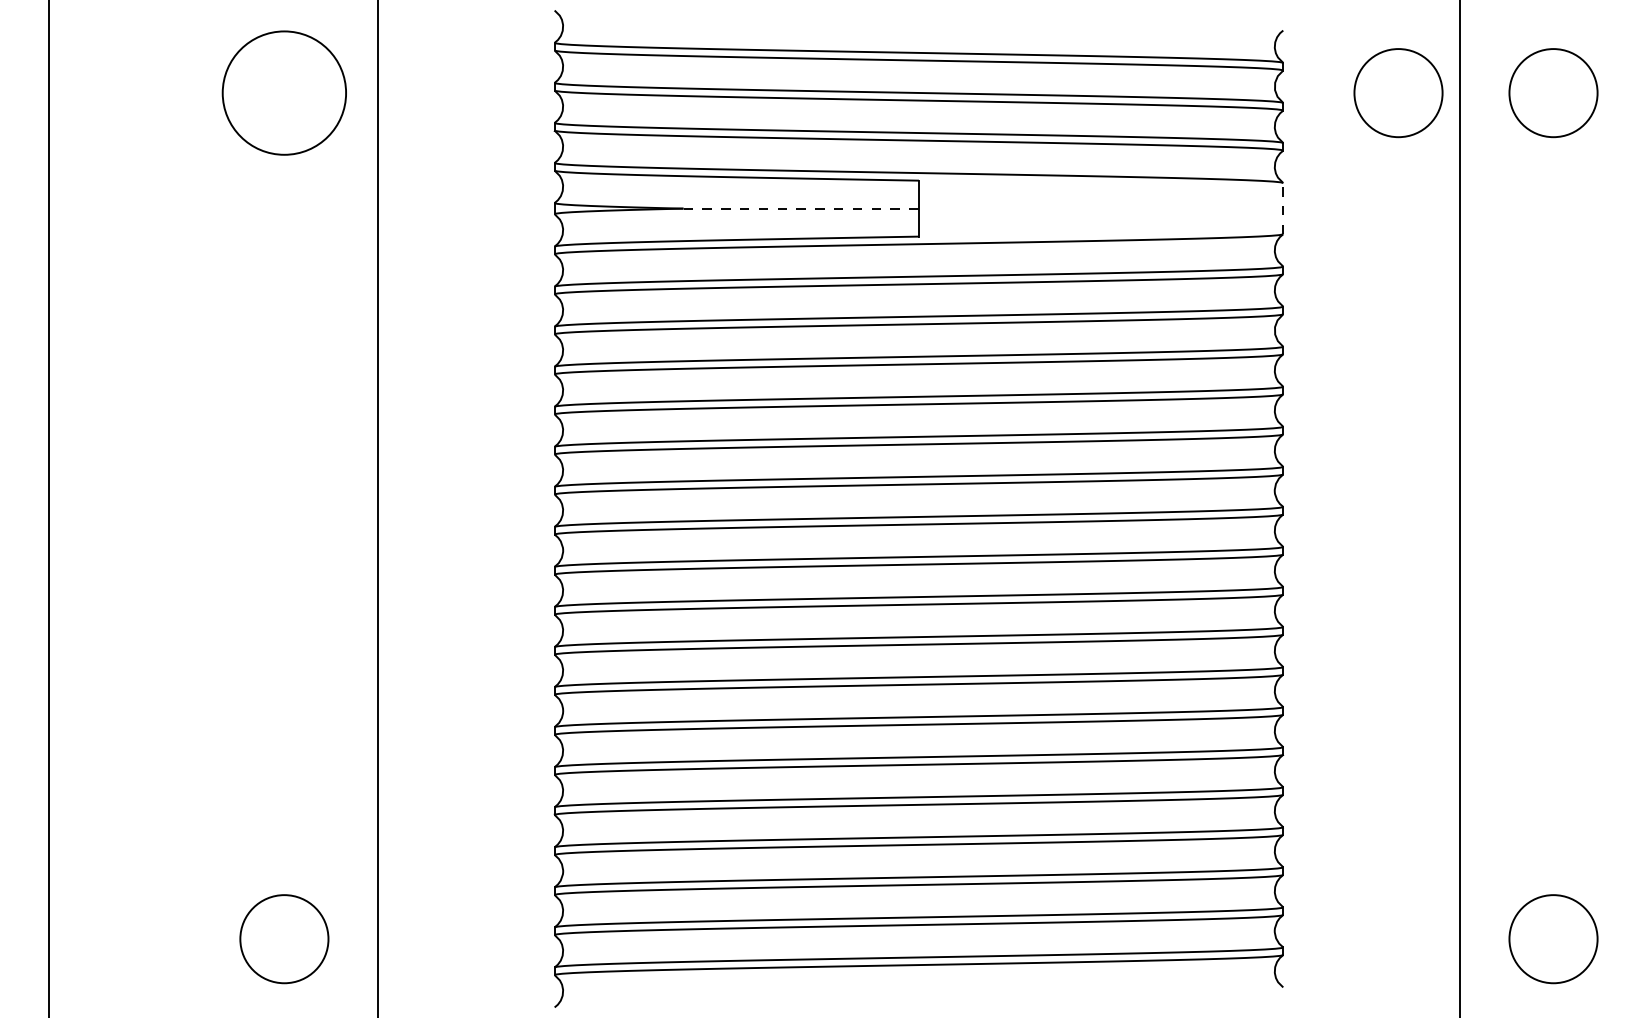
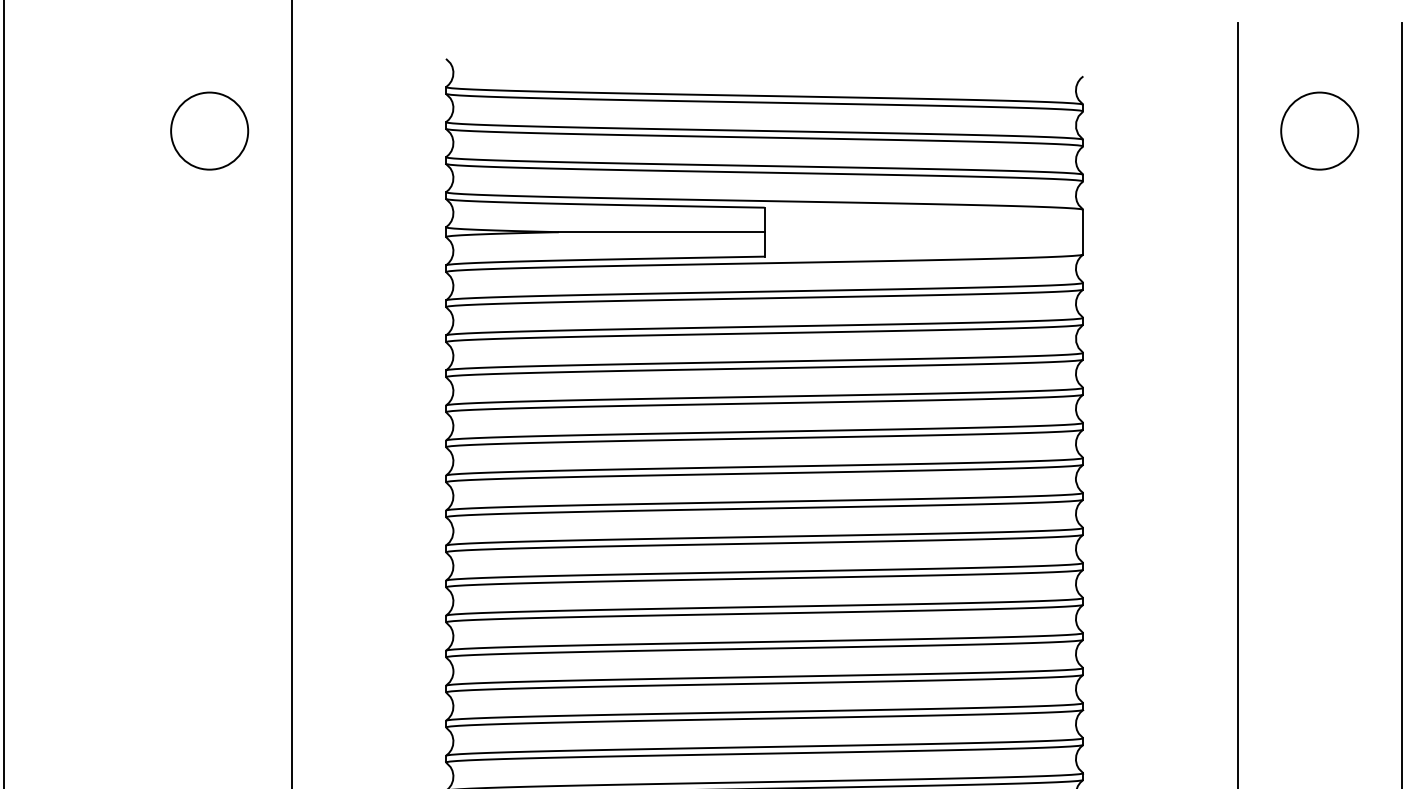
circle: (284, 93) -> (209, 131), size x0.71
circle: (1398, 93) -> (1184, 131), removed
line: (801, 208) -> (661, 232), dashed -> solid
line: (1283, 208) -> (1083, 232), dashed -> solid

